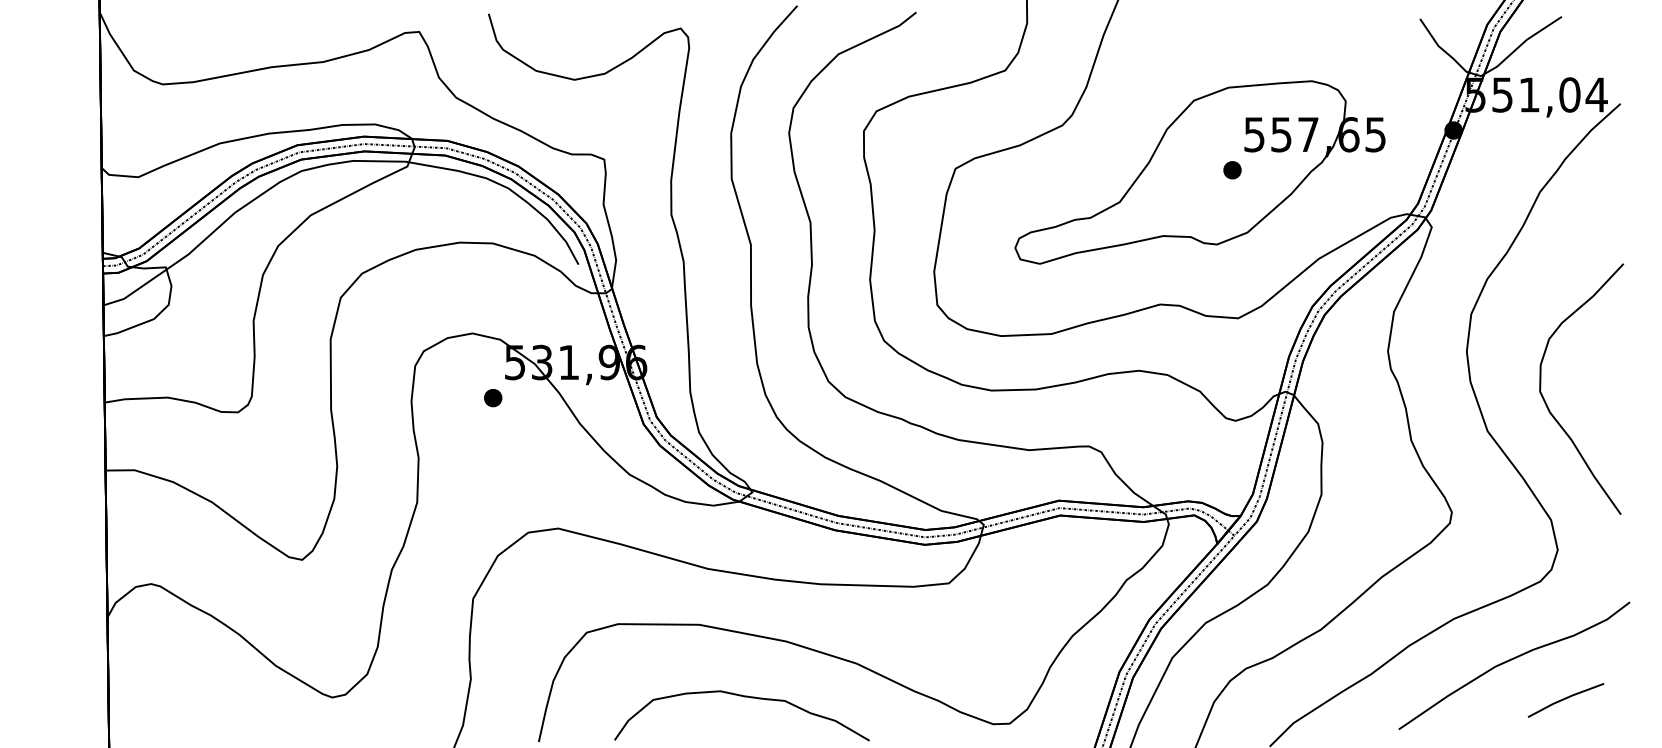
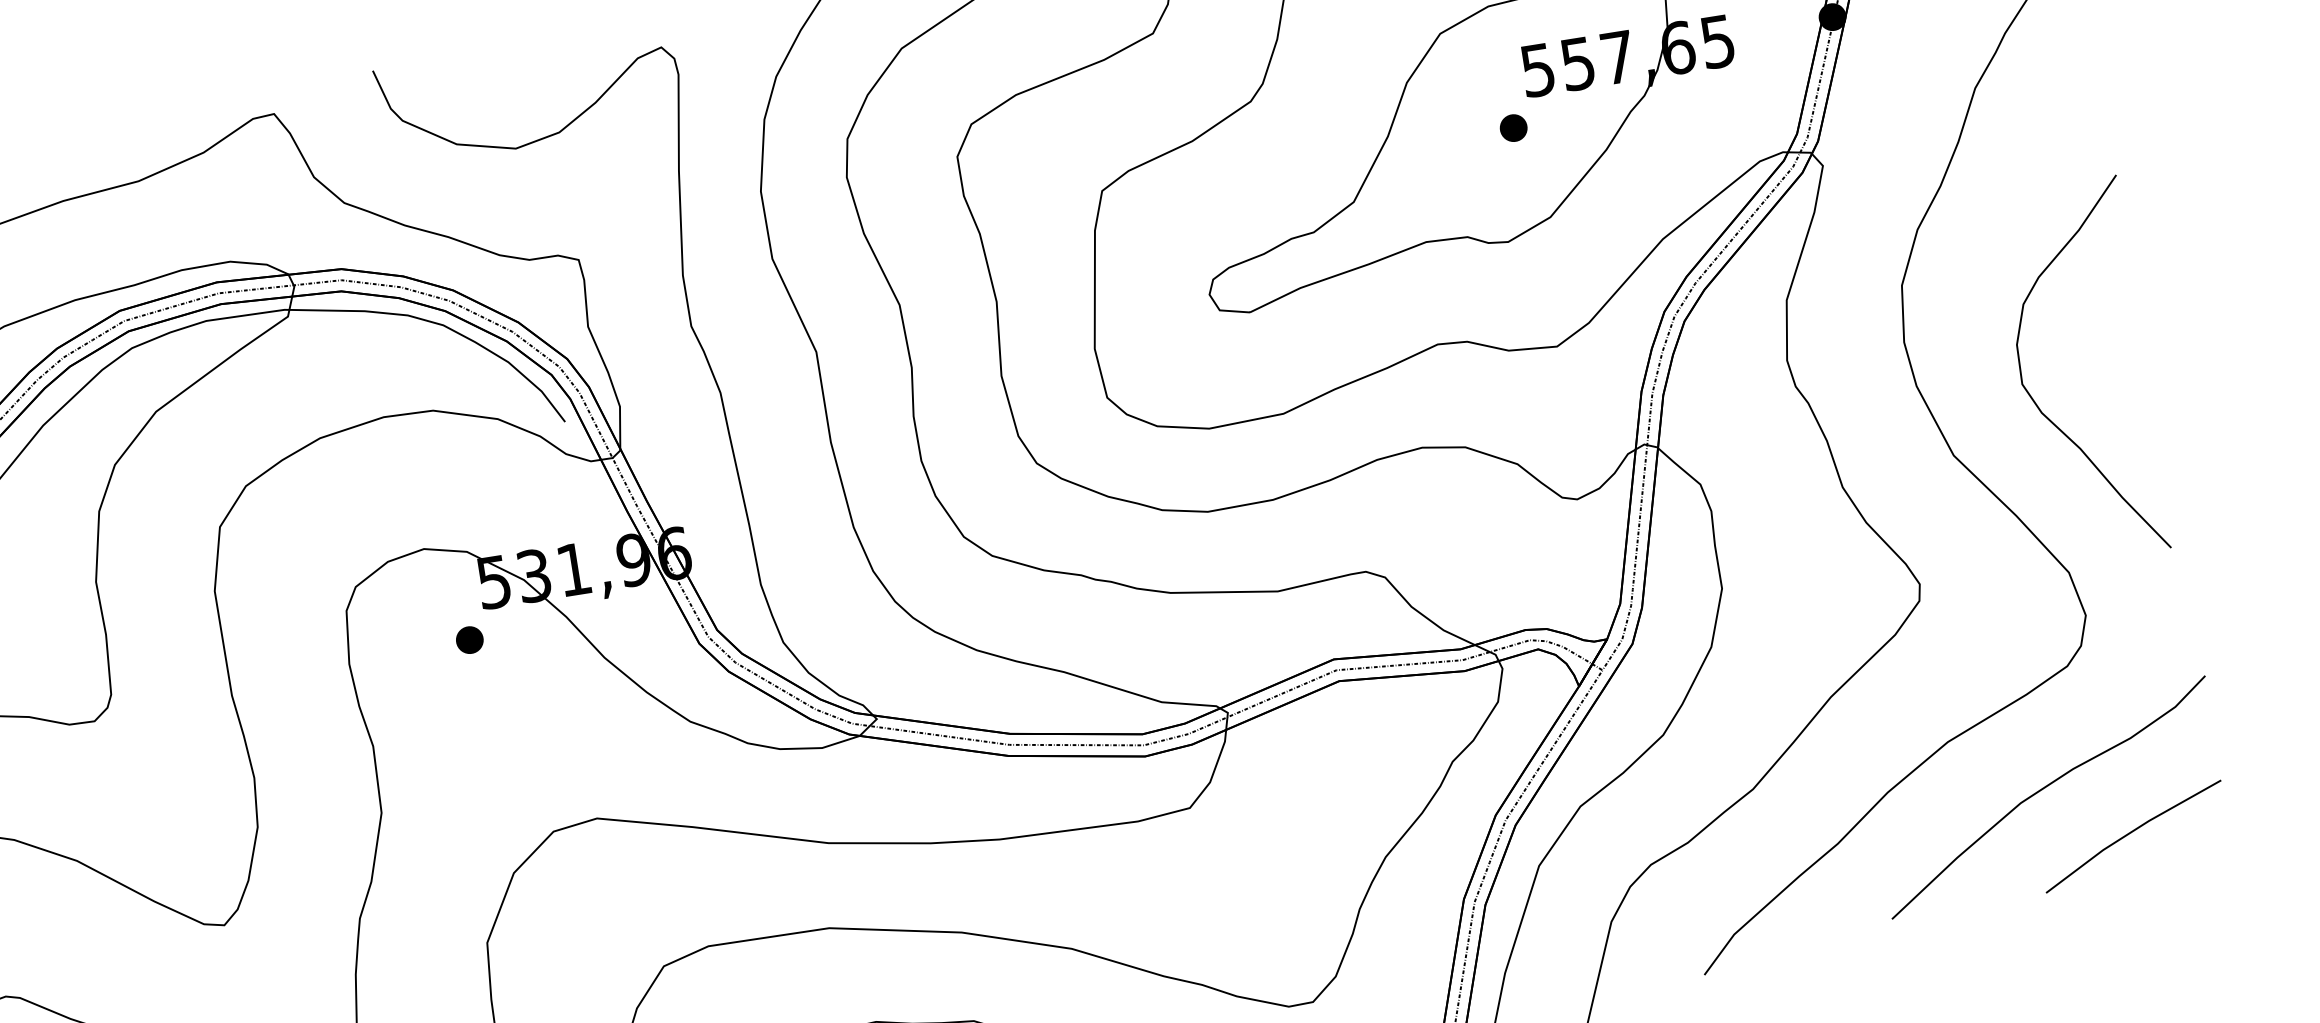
part: (1565, 700) -> (2132, 836), size x1.67

